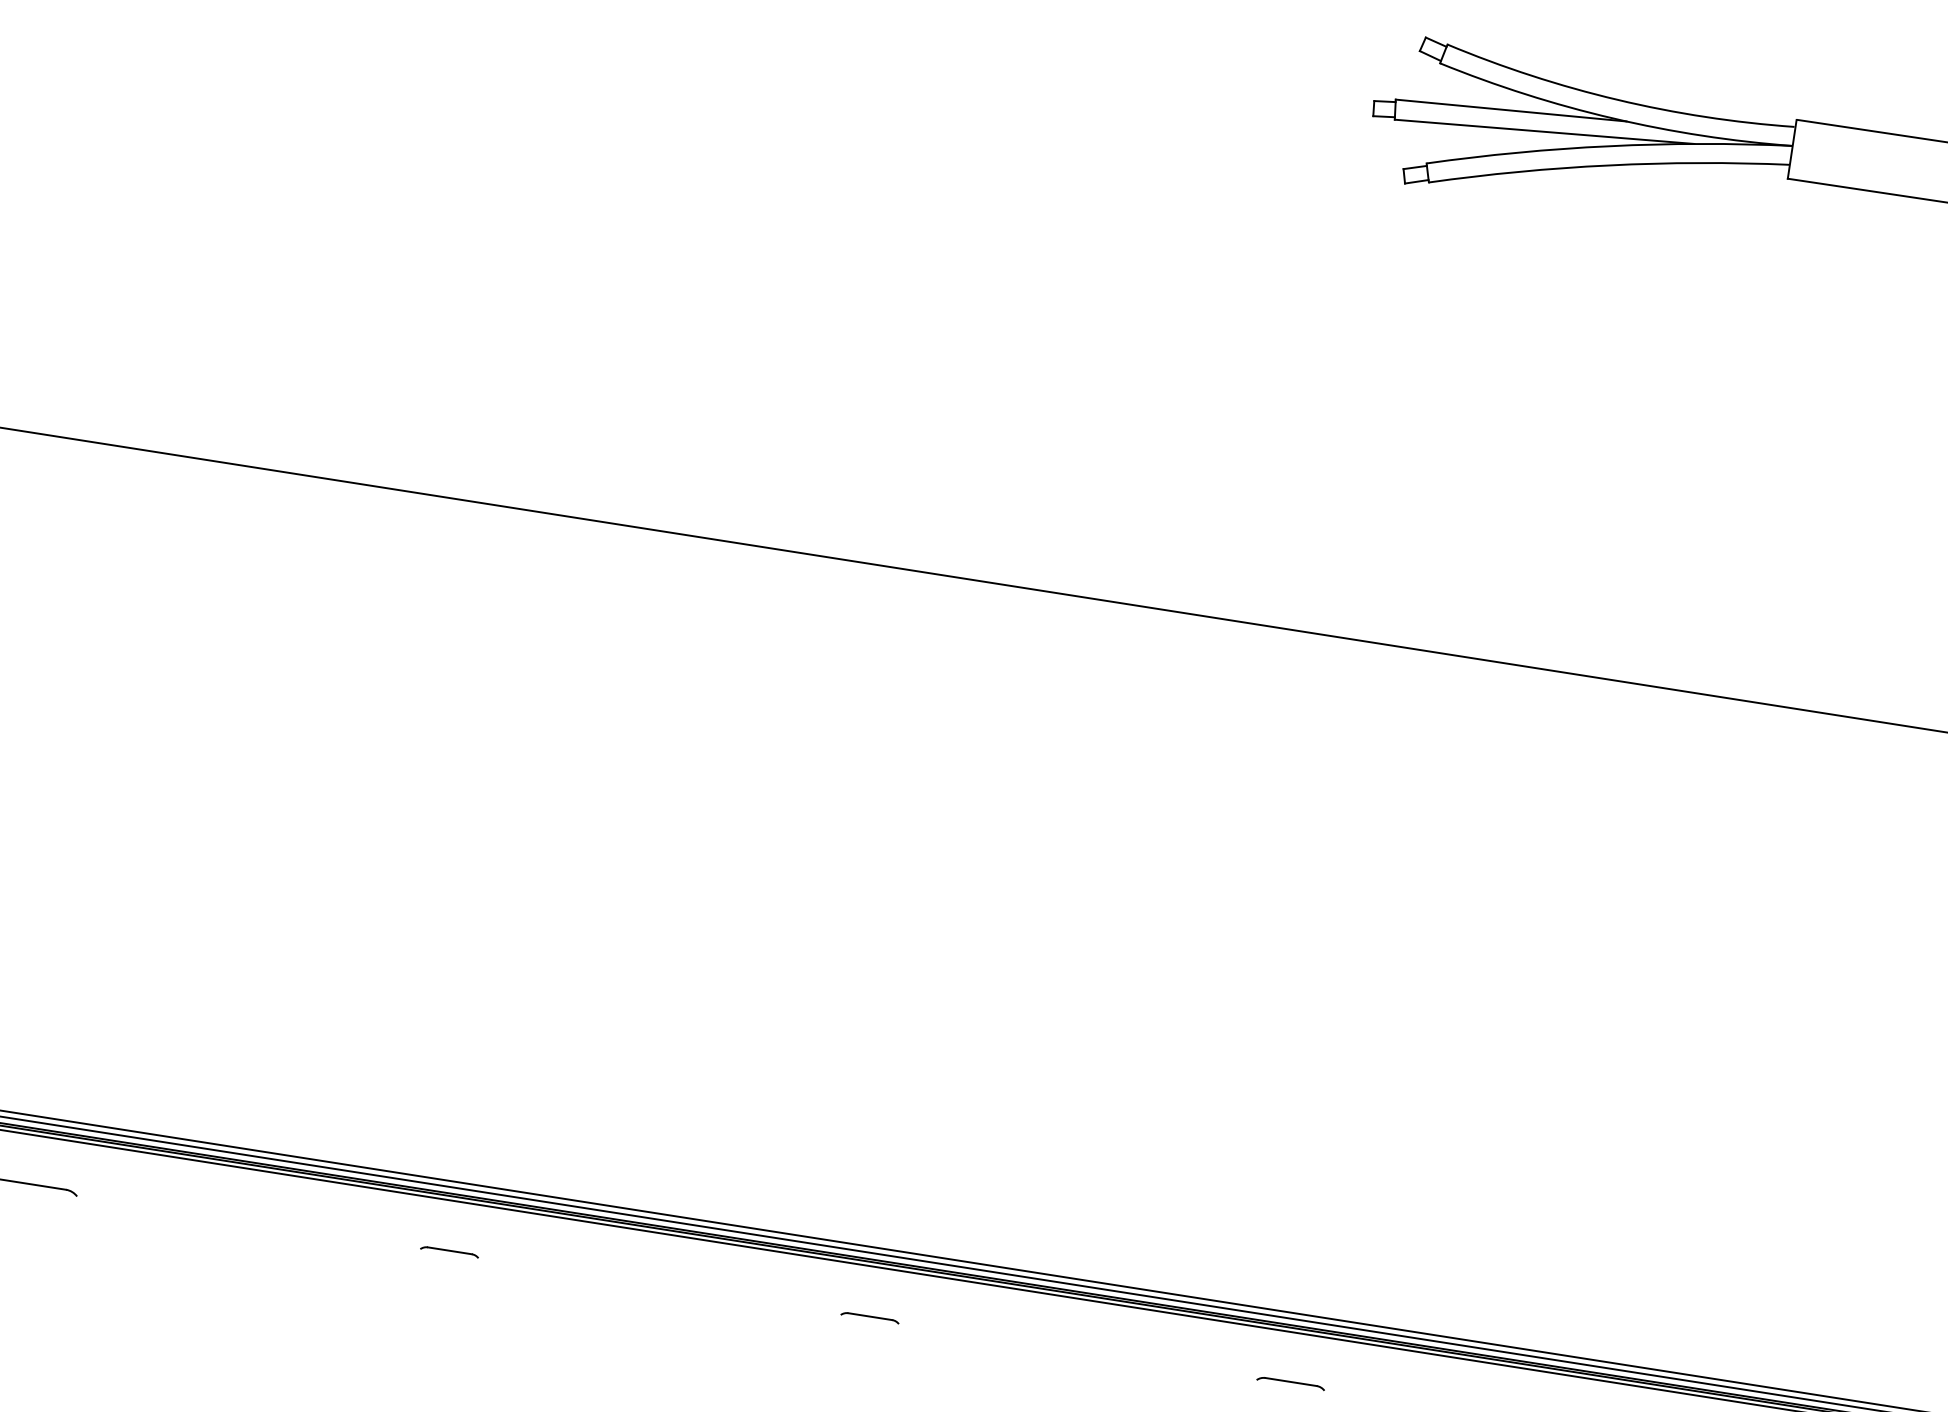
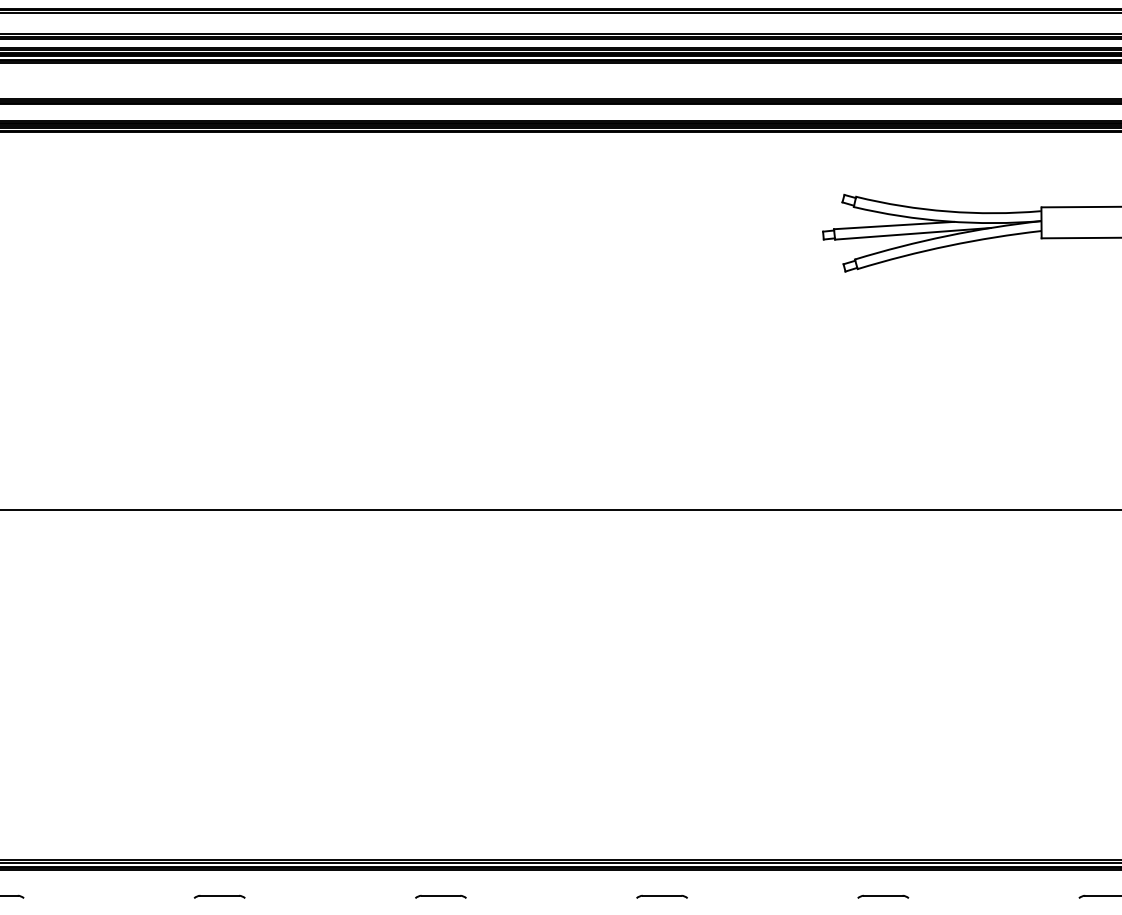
part: (448, 1251) -> (440, 896), size x1.67
part: (869, 1316) -> (661, 896), size x1.67
part: (1291, 1382) -> (883, 896), size x1.43

